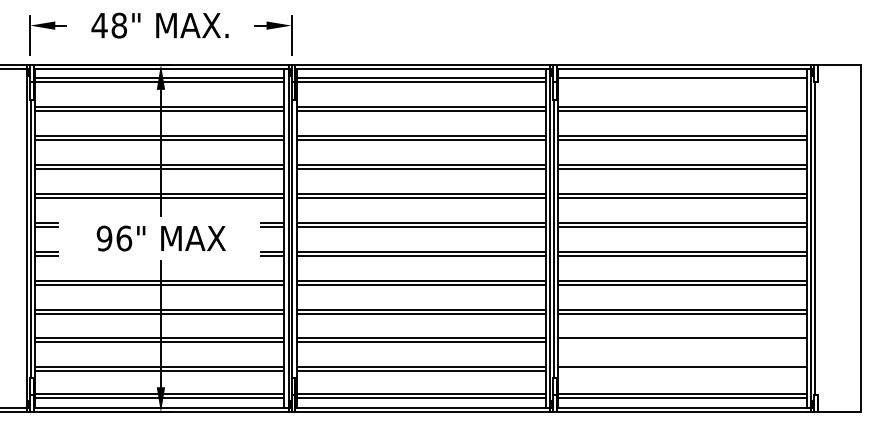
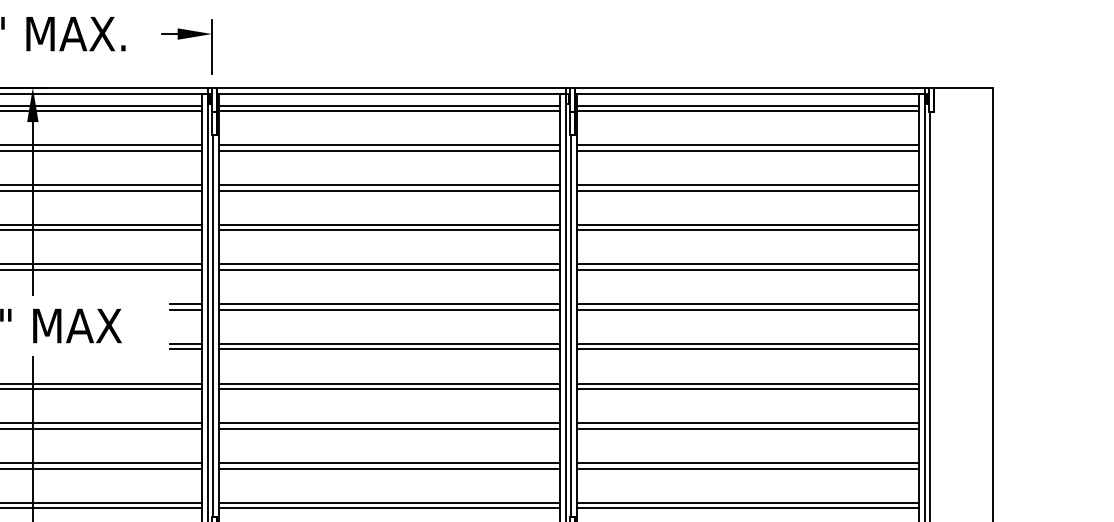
line: (682, 81) -> (748, 110), added
line: (682, 342) -> (748, 468), added
line: (682, 371) -> (748, 508), added

